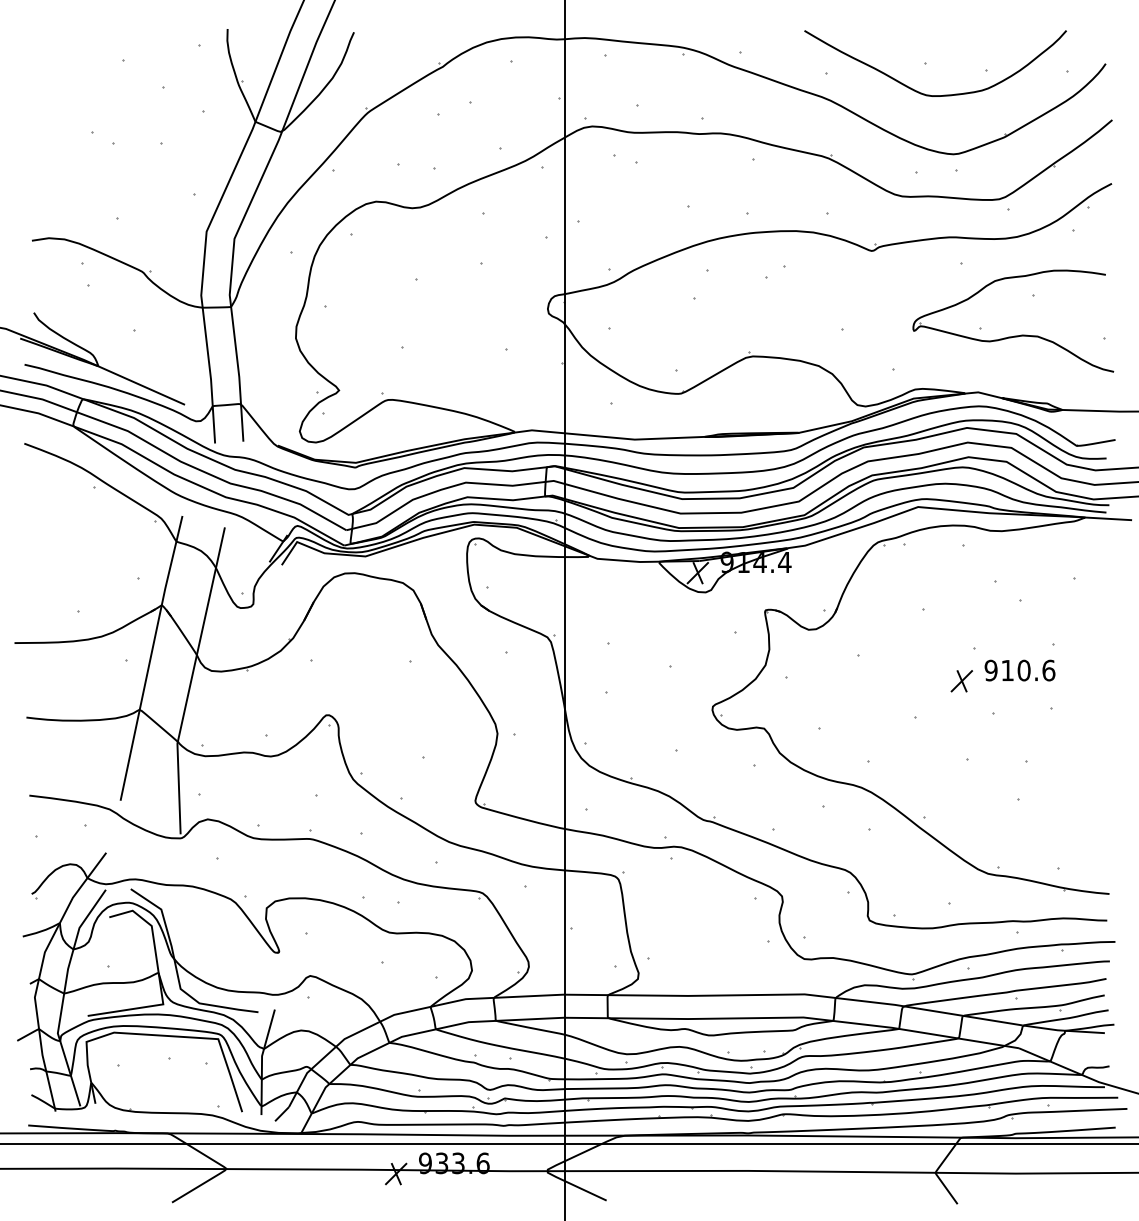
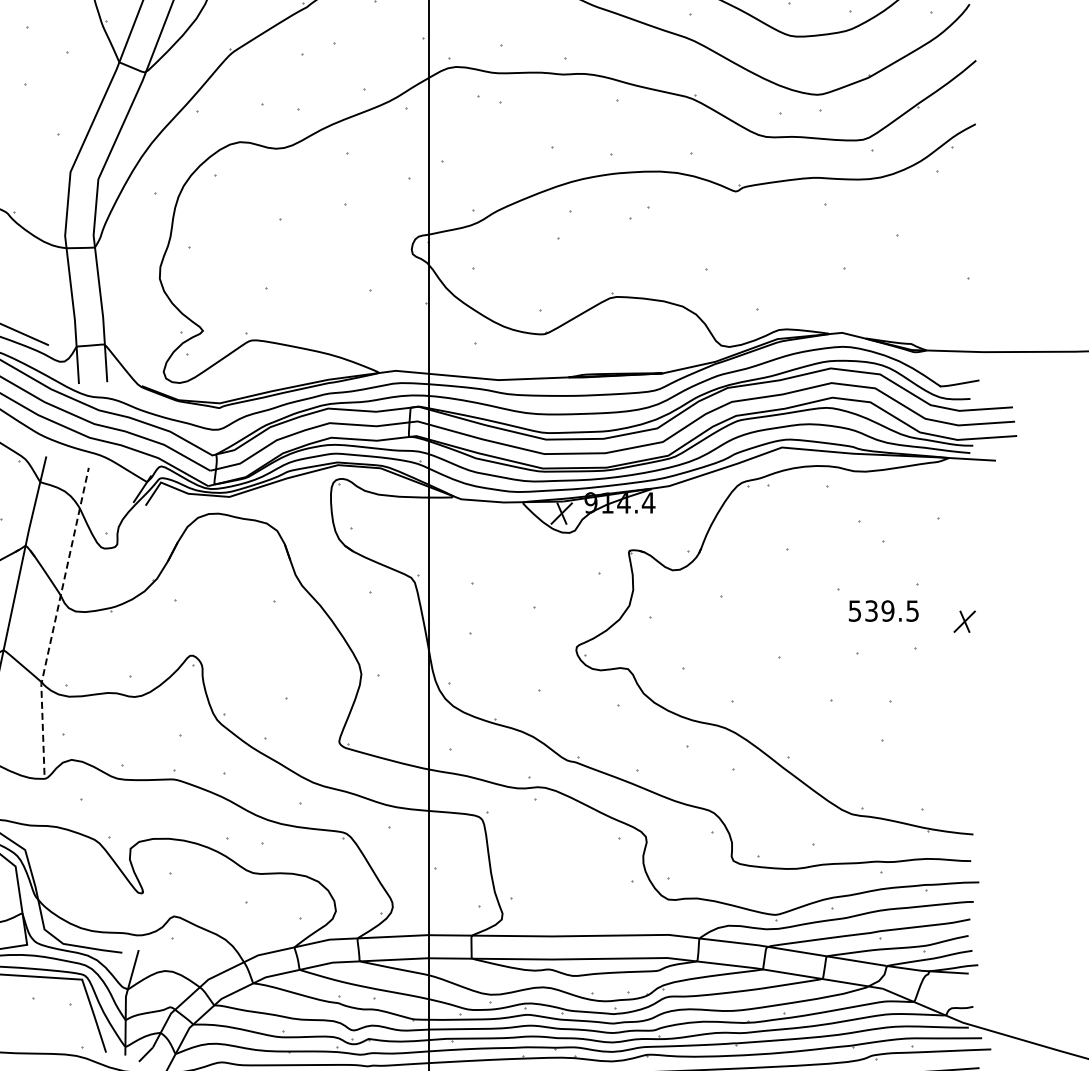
part: (1014, 335) -> (878, 276), removed
text: (1019, 670) -> (883, 611), 910.6 -> 539.5
line: (191, 680) -> (55, 621), solid -> dashed
part: (961, 681) -> (964, 622), moved

